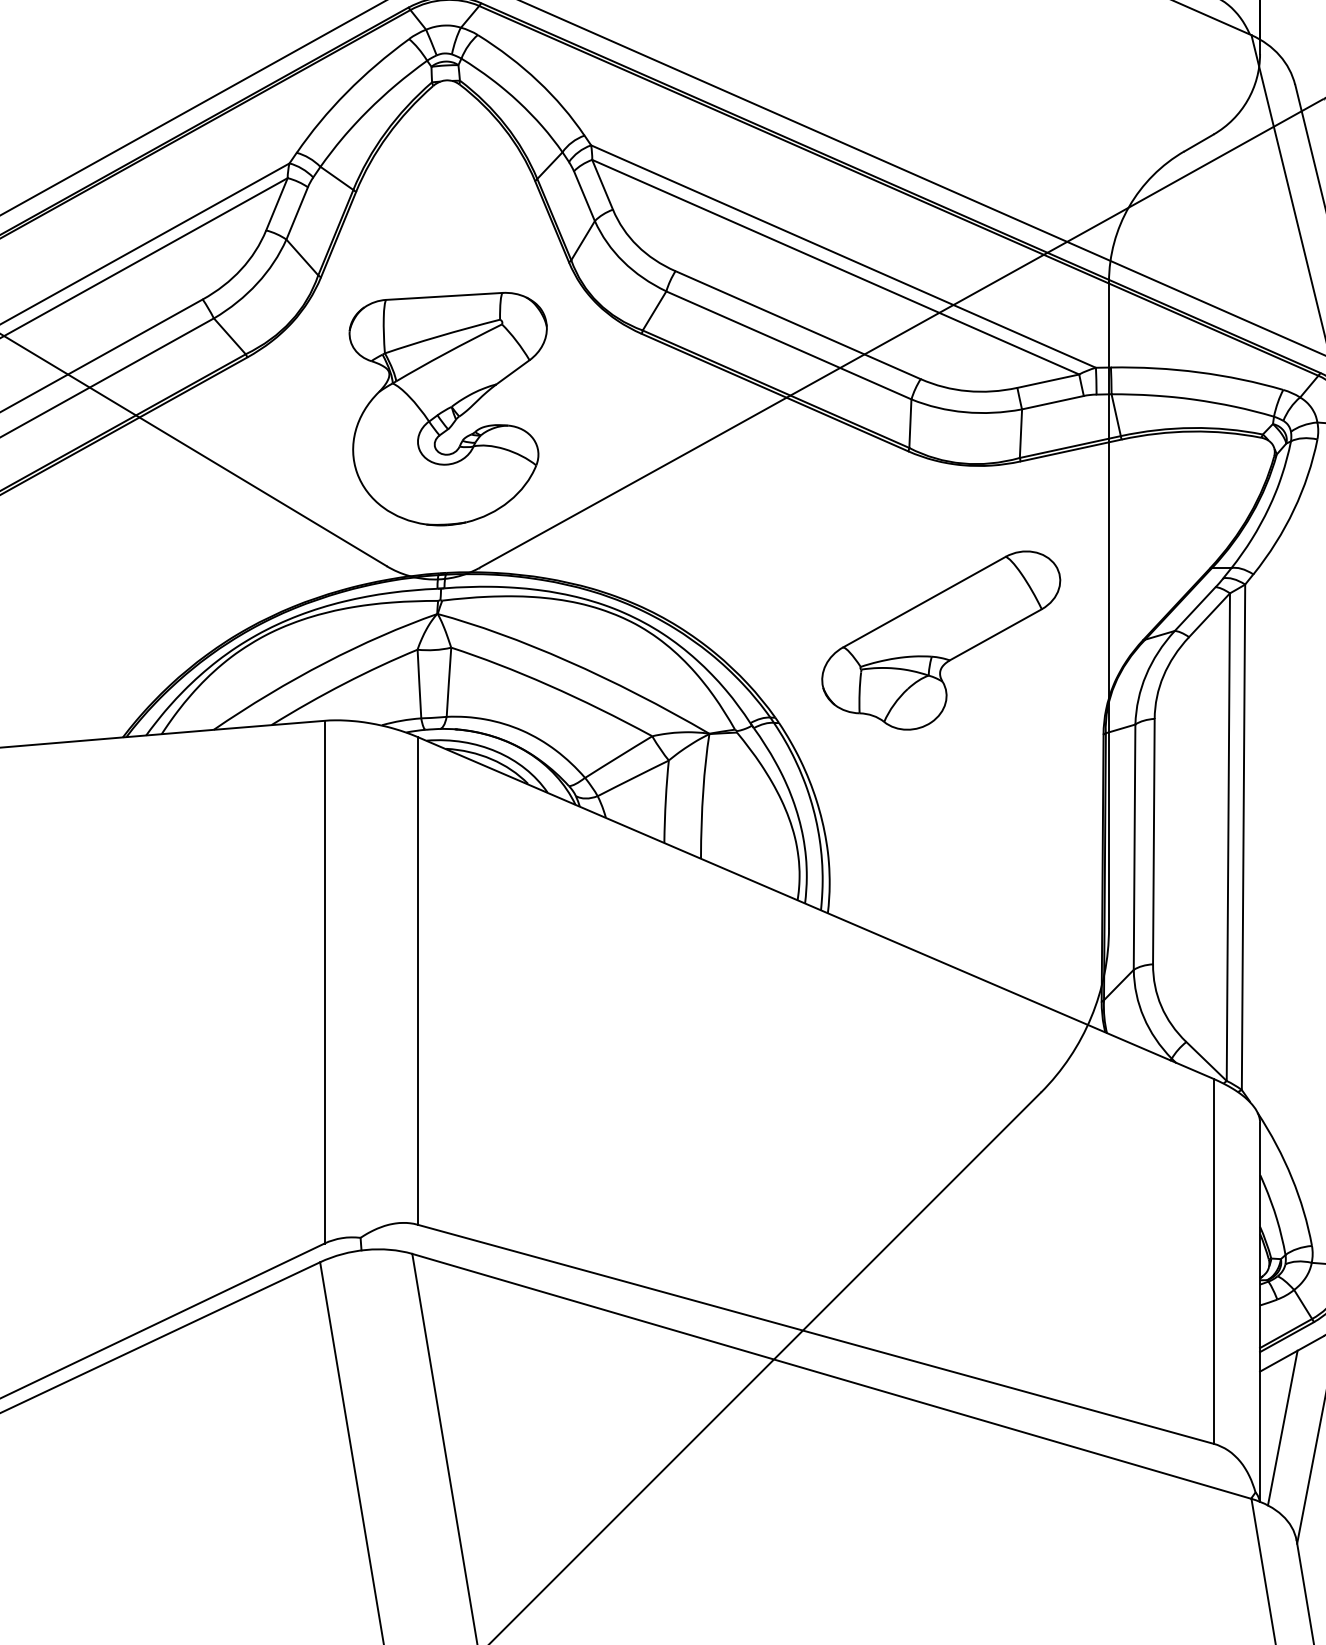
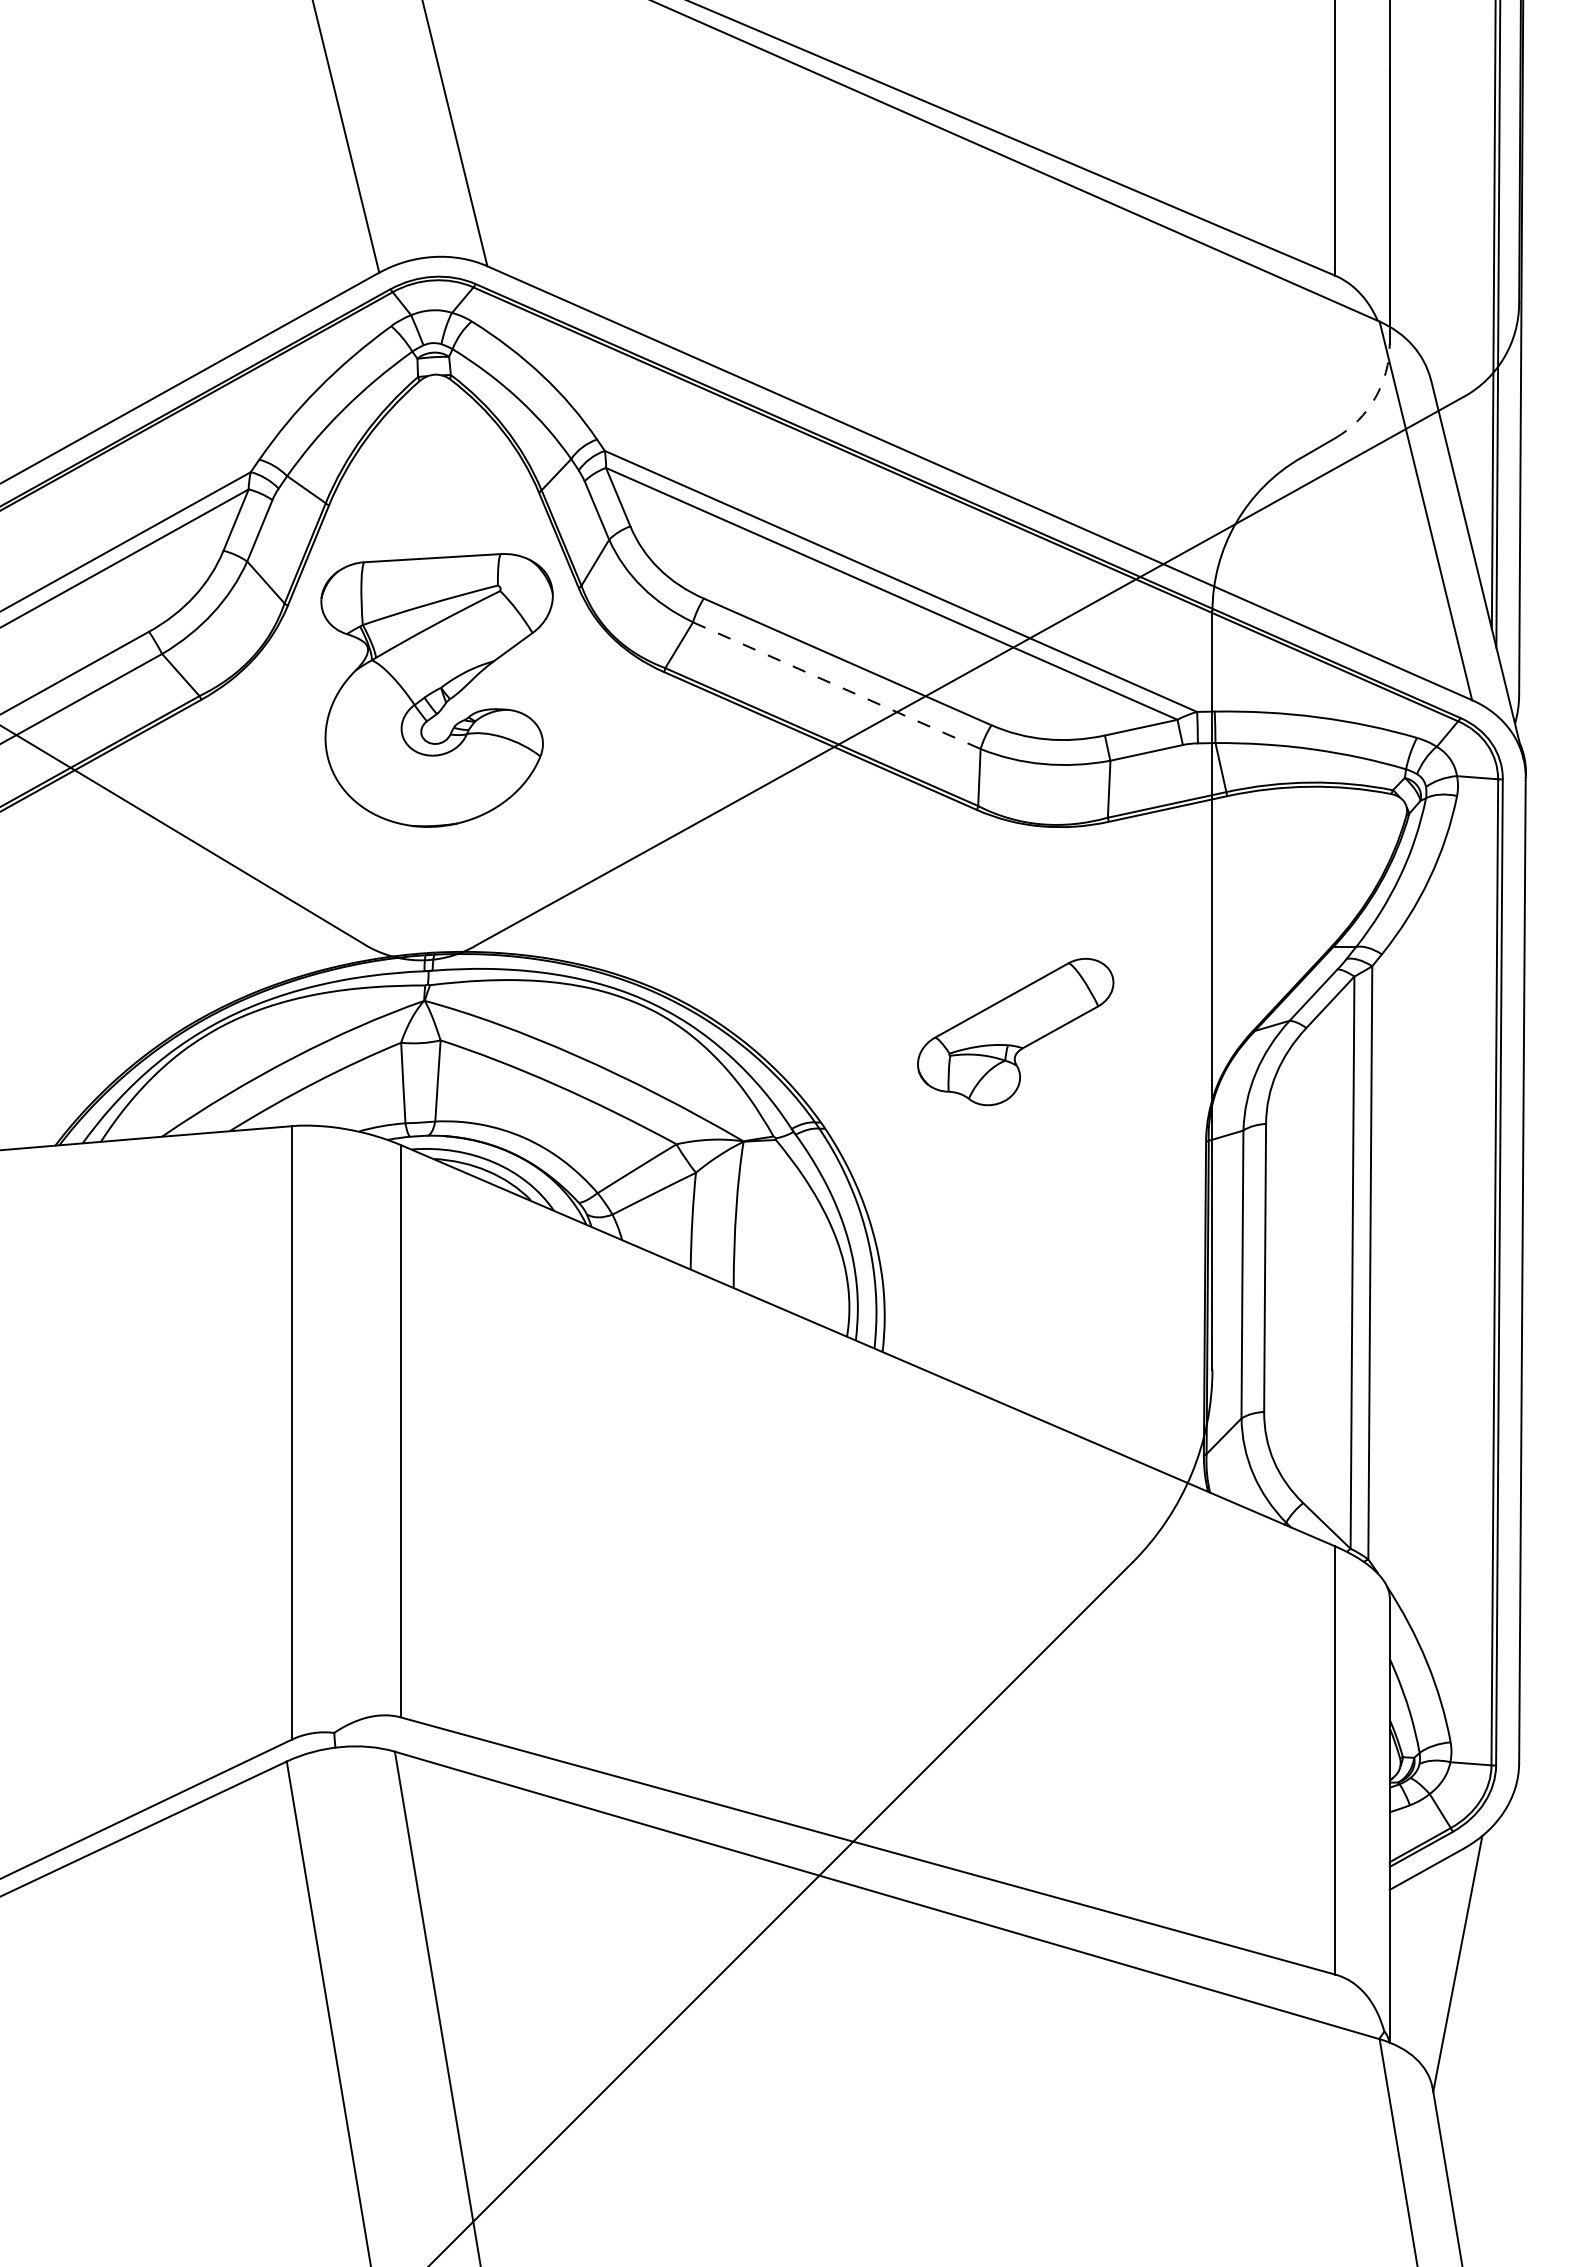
arc: (1247, 100) -> (1375, 398), solid -> dashed
line: (789, 345) -> (837, 685), solid -> dashed
part: (447, 409) -> (436, 690), moved
part: (941, 640) -> (1015, 1031), size x0.7
line: (1282, 1427) -> (1416, 1955), removed

